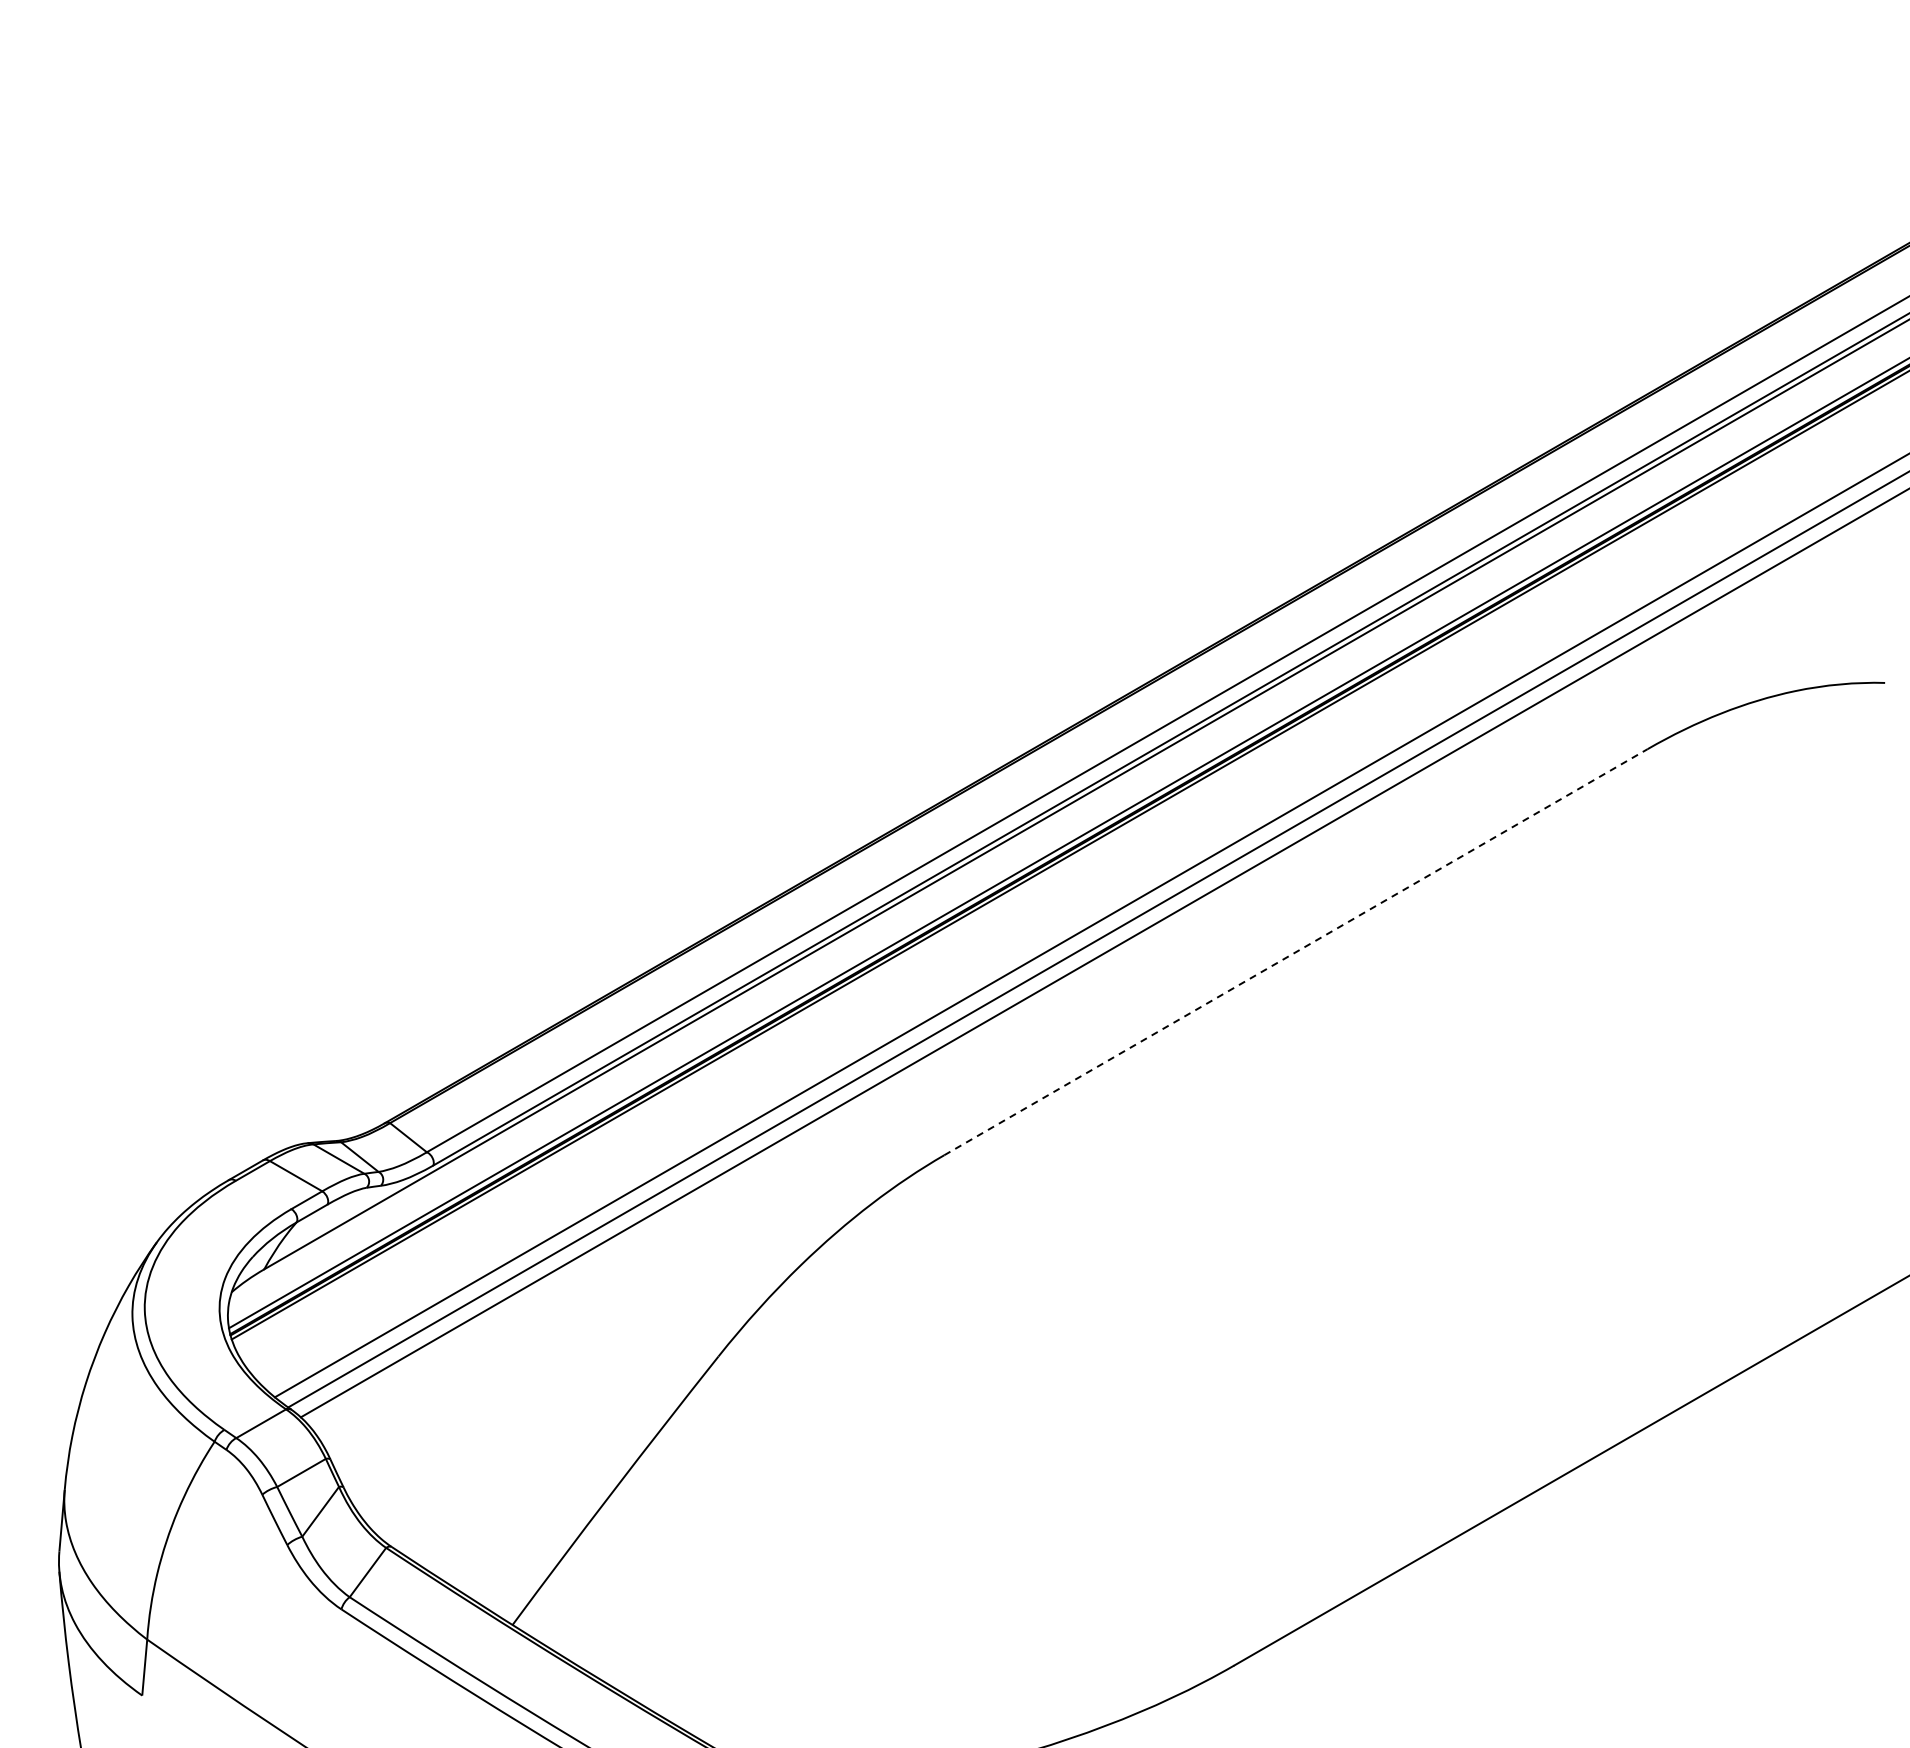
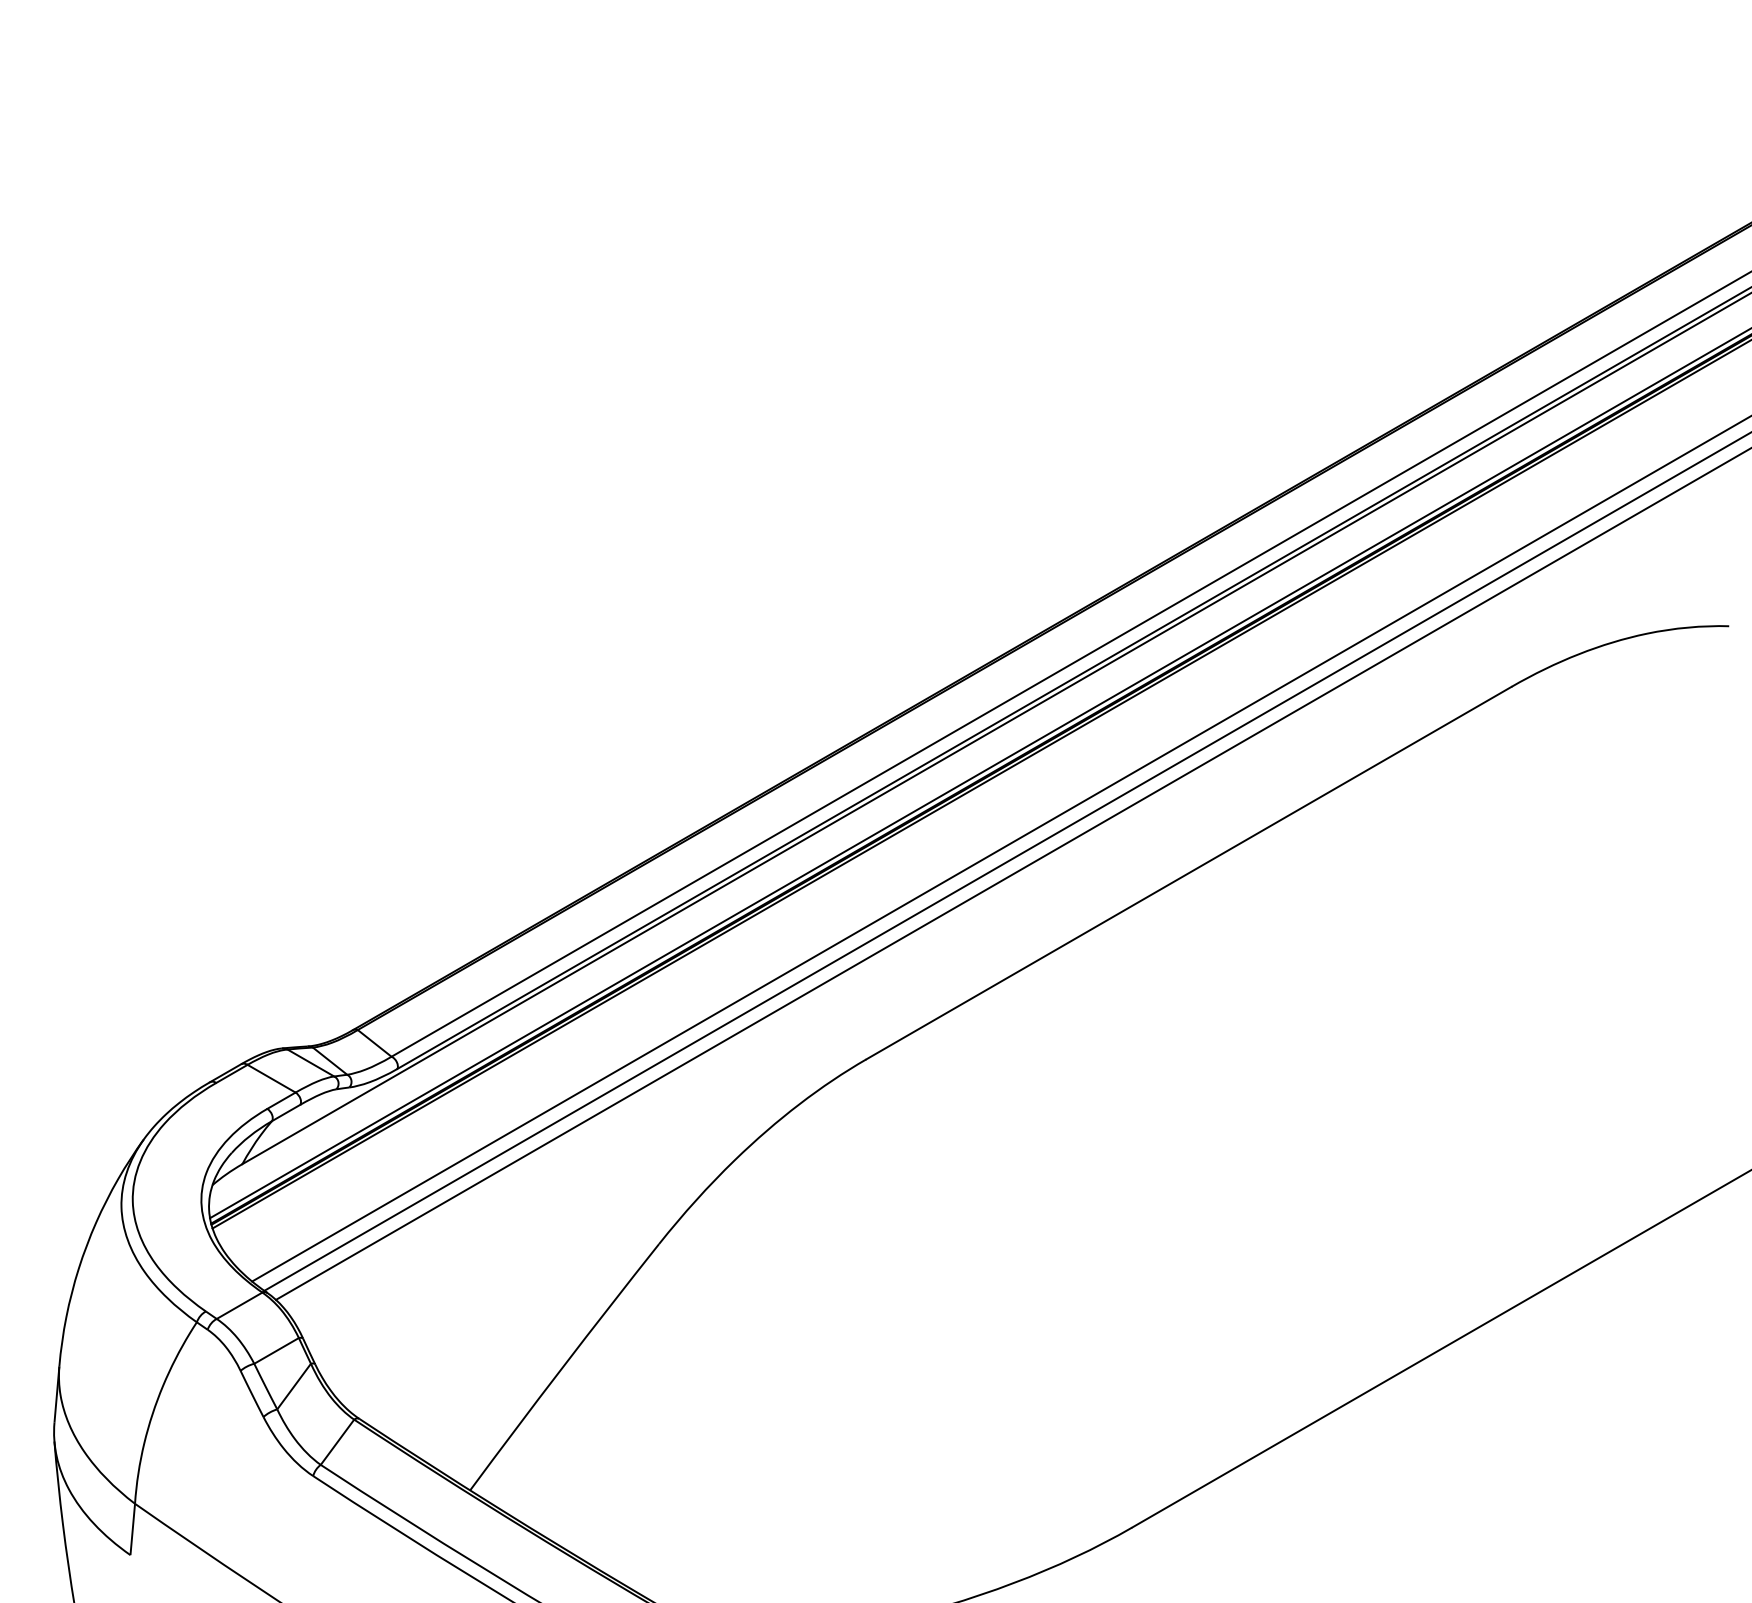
line: (1296, 951) -> (1189, 872), dashed -> solid

